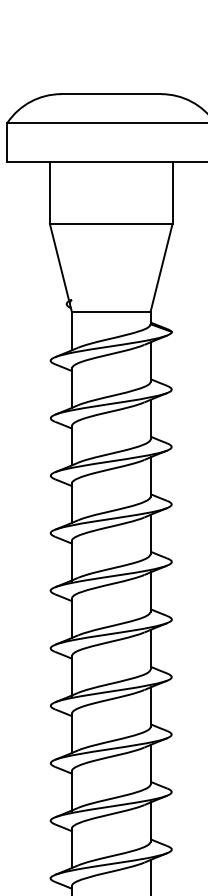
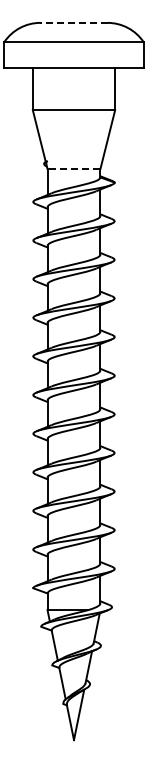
line: (111, 93) -> (74, 22), solid -> dashed
line: (110, 312) -> (73, 169), solid -> dashed

